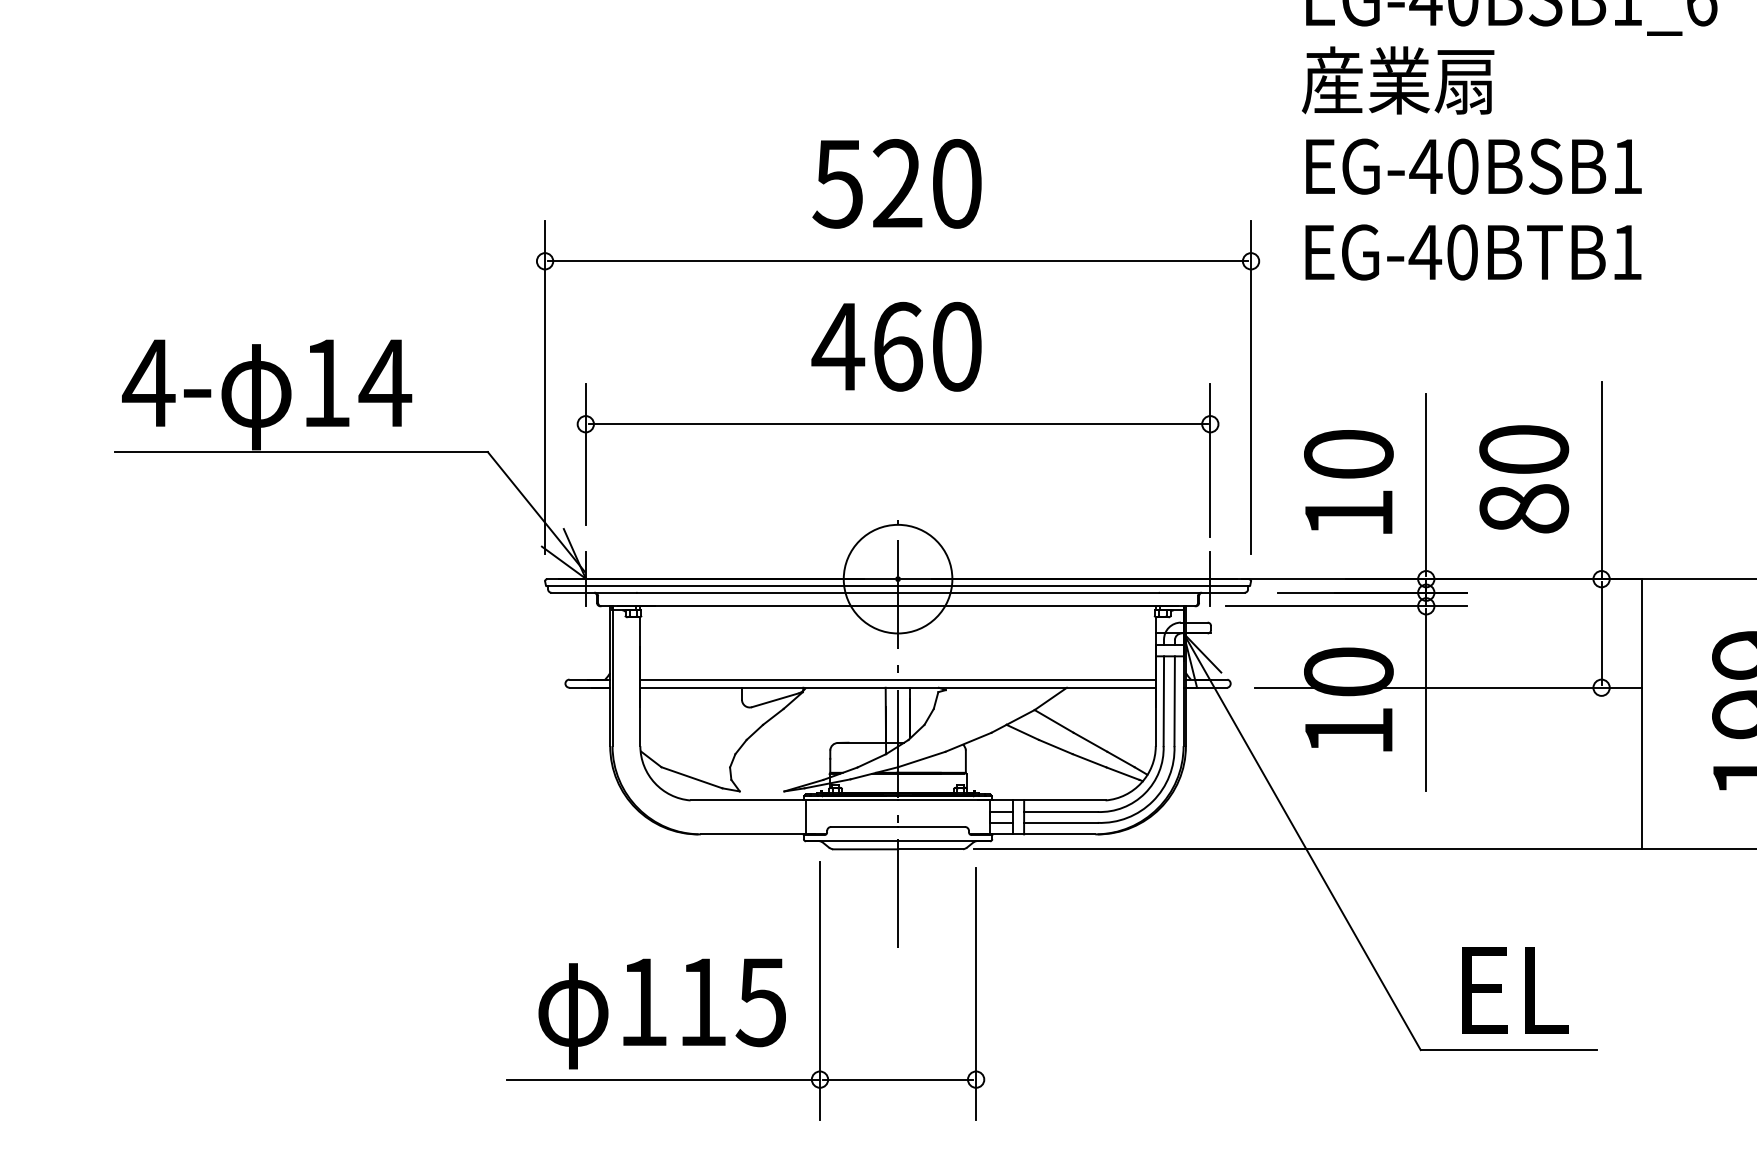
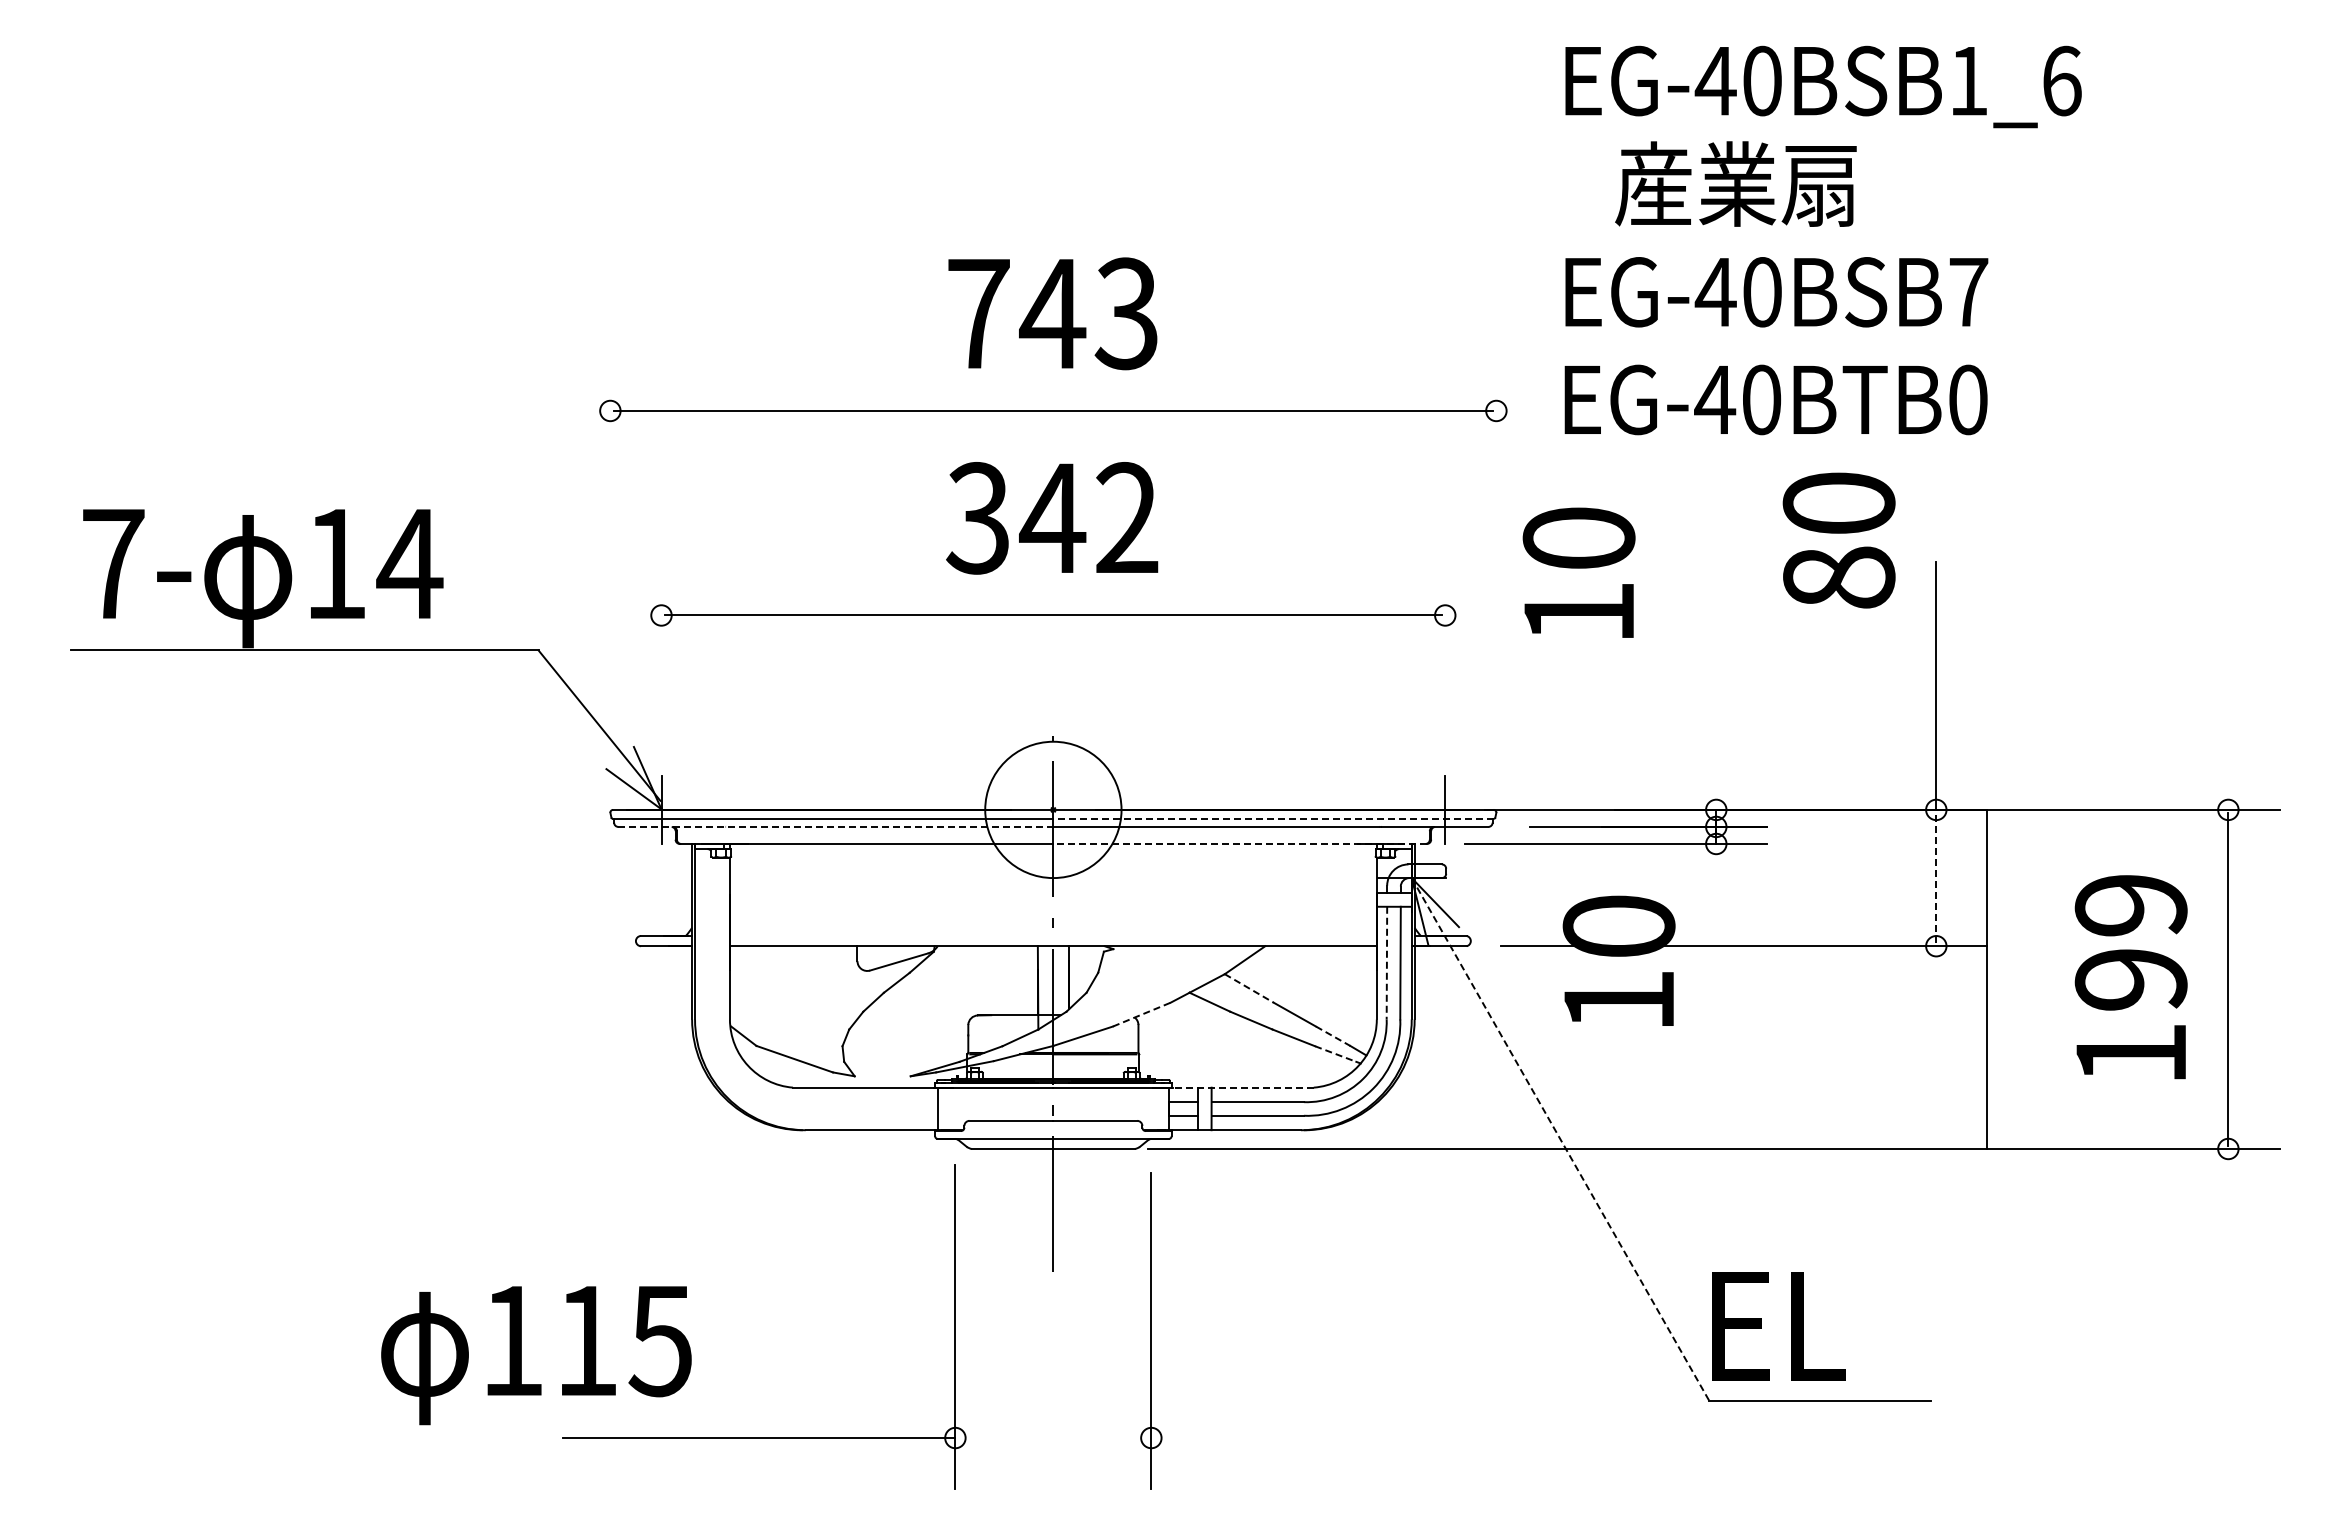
text: (1397, 80) -> (1735, 183), moved
text: (1627, 166) -> (1968, 292), EG-40BSB1 -> EG-40BSB7
text: (896, 183) -> (1051, 313), 520 -> 743
text: (1627, 252) -> (1968, 399), EG-40BTB1 -> EG-40BTB0
text: (896, 346) -> (1051, 518), 460 -> 342
text: (148, 382) -> (112, 563), 4- -> 7-
line: (545, 386) -> (610, 568), removed
line: (1251, 386) -> (1496, 568), removed
line: (585, 453) -> (661, 652), removed
line: (1210, 460) -> (1445, 660), removed
text: (1523, 479) -> (1838, 540), moved
text: (1348, 481) -> (1578, 572), moved
line: (1426, 484) -> (1716, 691), removed
line: (1073, 586) -> (1273, 818), solid -> dashed
line: (725, 592) -> (836, 826), solid -> dashed
line: (1047, 605) -> (1240, 843), solid -> dashed
line: (1601, 633) -> (1936, 878), solid -> dashed
line: (897, 679) -> (1052, 935), removed
line: (1426, 699) -> (1716, 961), removed
line: (1163, 701) -> (1386, 963), solid -> dashed
line: (1054, 721) -> (1249, 988), solid -> dashed
line: (969, 742) -> (1142, 1014), solid -> dashed
line: (1121, 759) -> (1333, 1036), solid -> dashed
line: (1123, 774) -> (1336, 1054), solid -> dashed
line: (1048, 800) -> (1242, 1087), solid -> dashed
line: (1302, 841) -> (1560, 1139), solid -> dashed
text: (1514, 990) -> (1778, 1326), moved
text: (662, 1013) -> (536, 1355), moved
line: (897, 1080) -> (1052, 1438), removed

